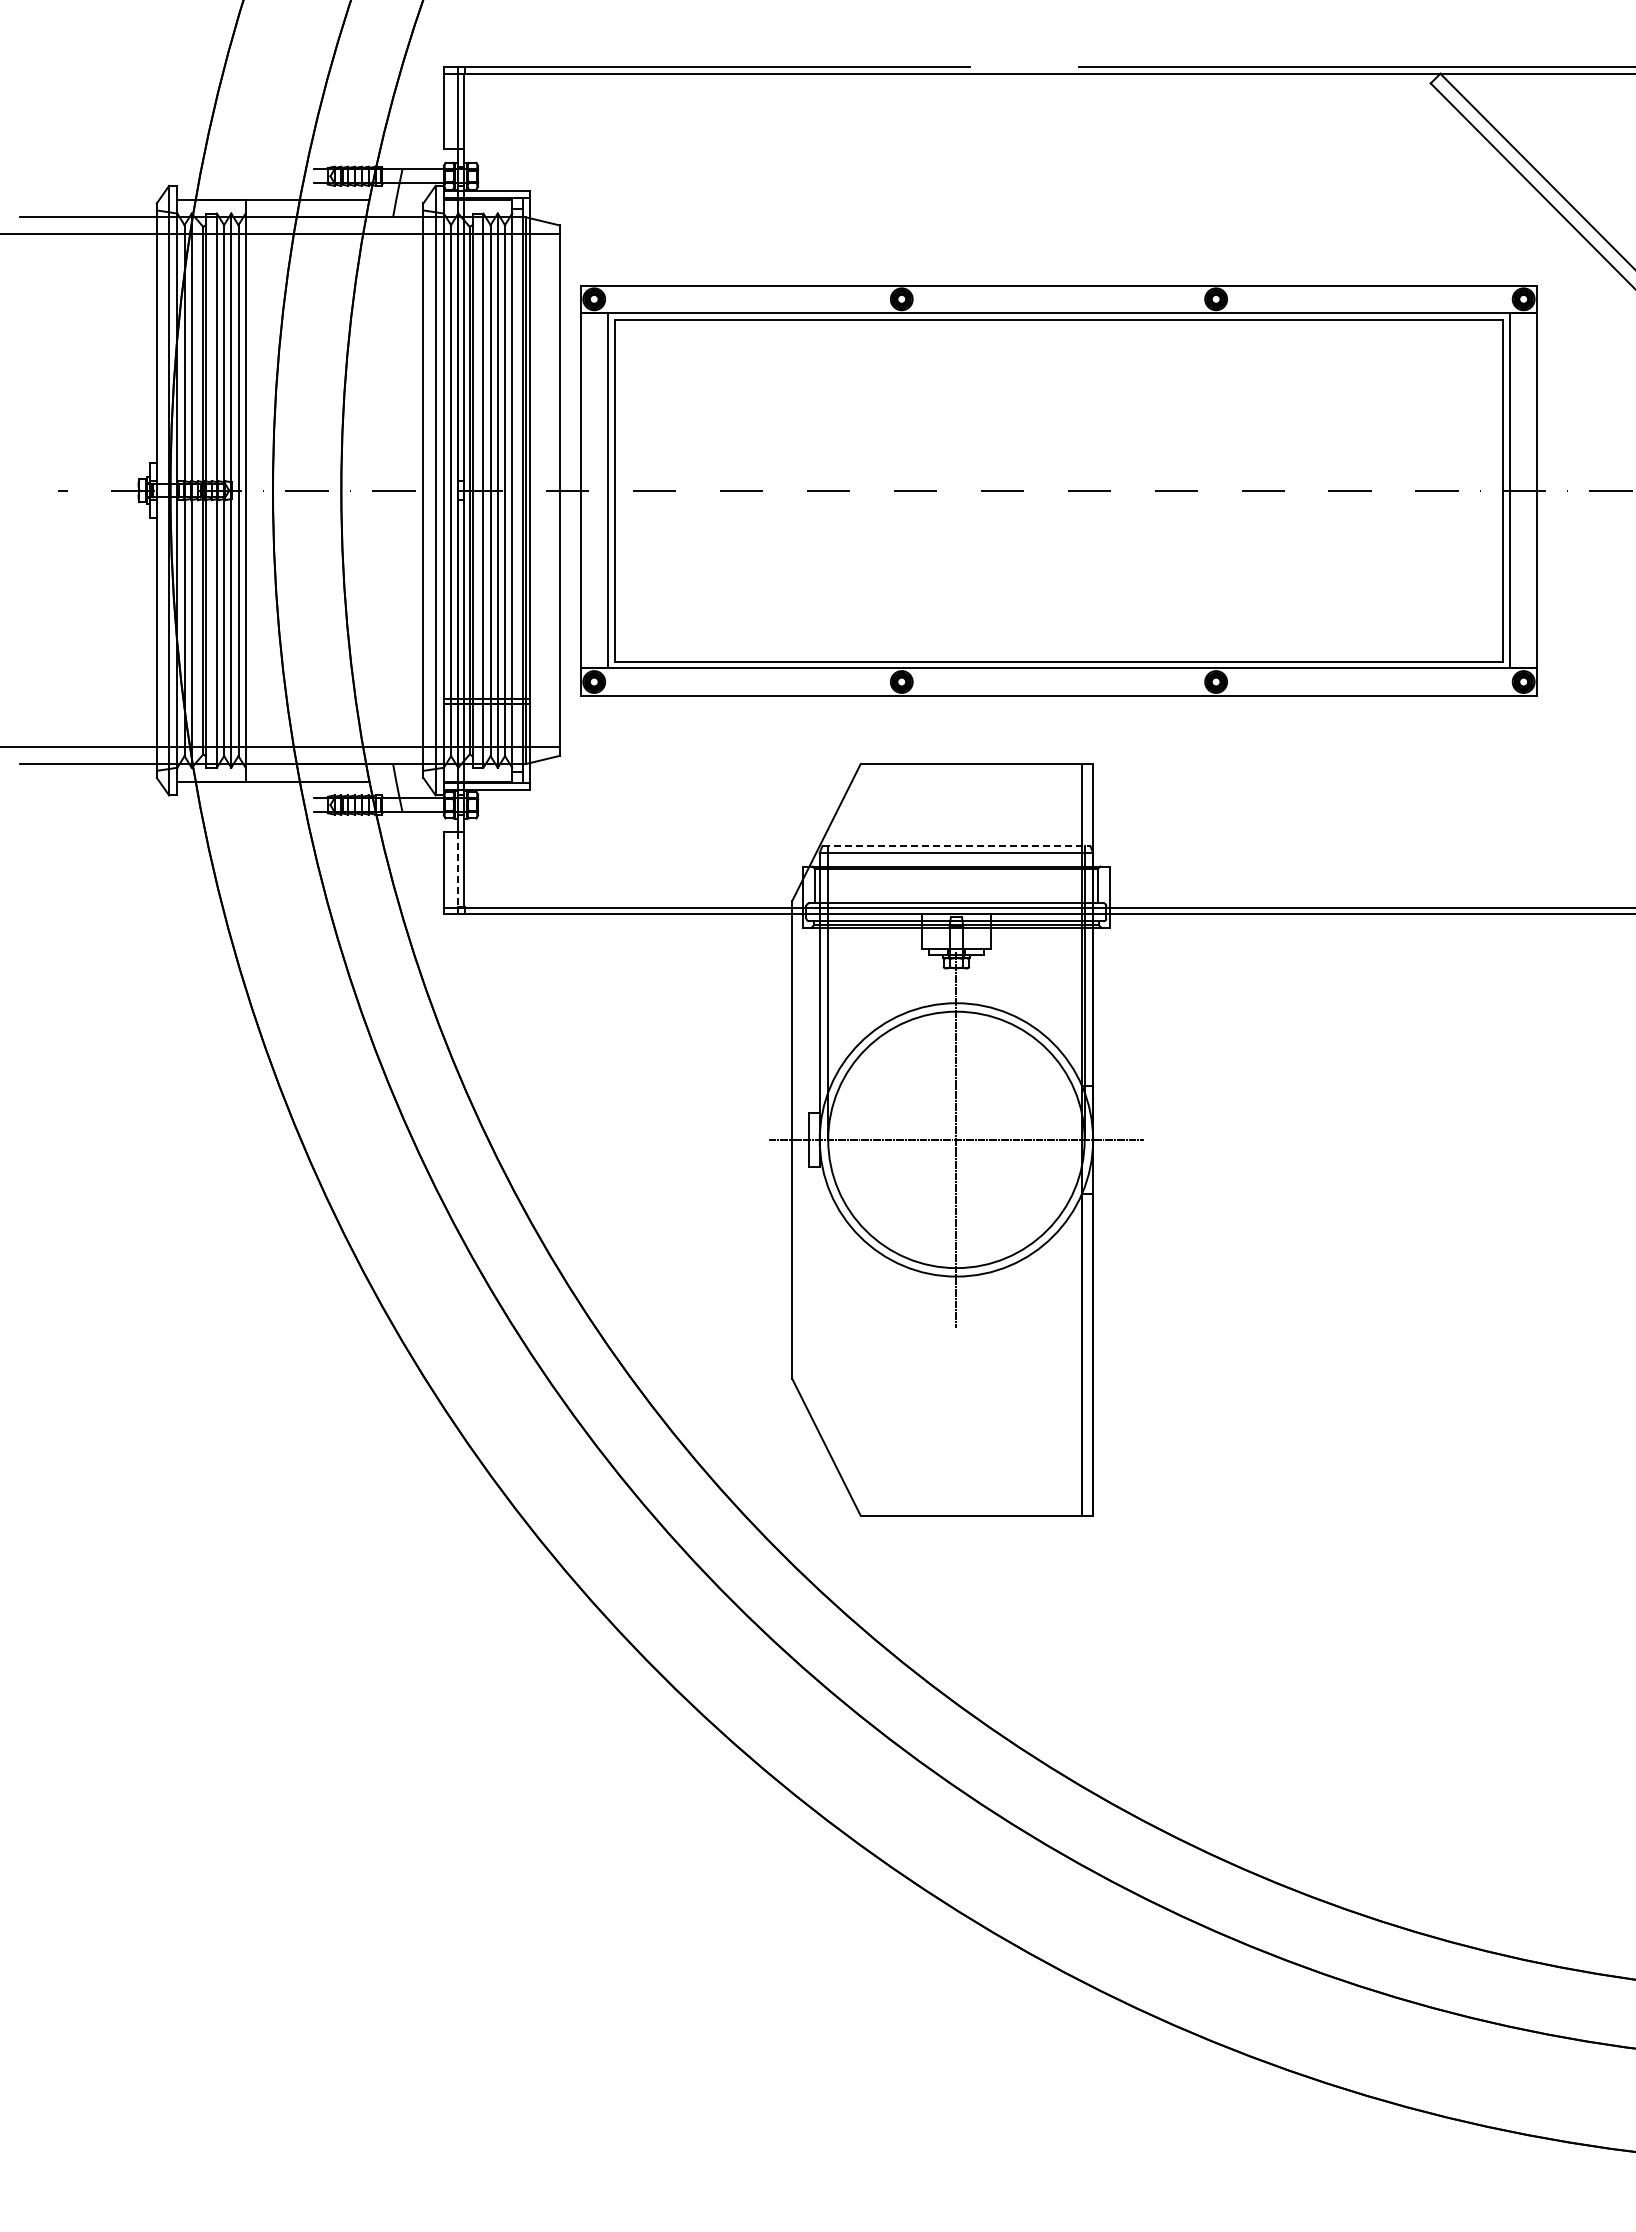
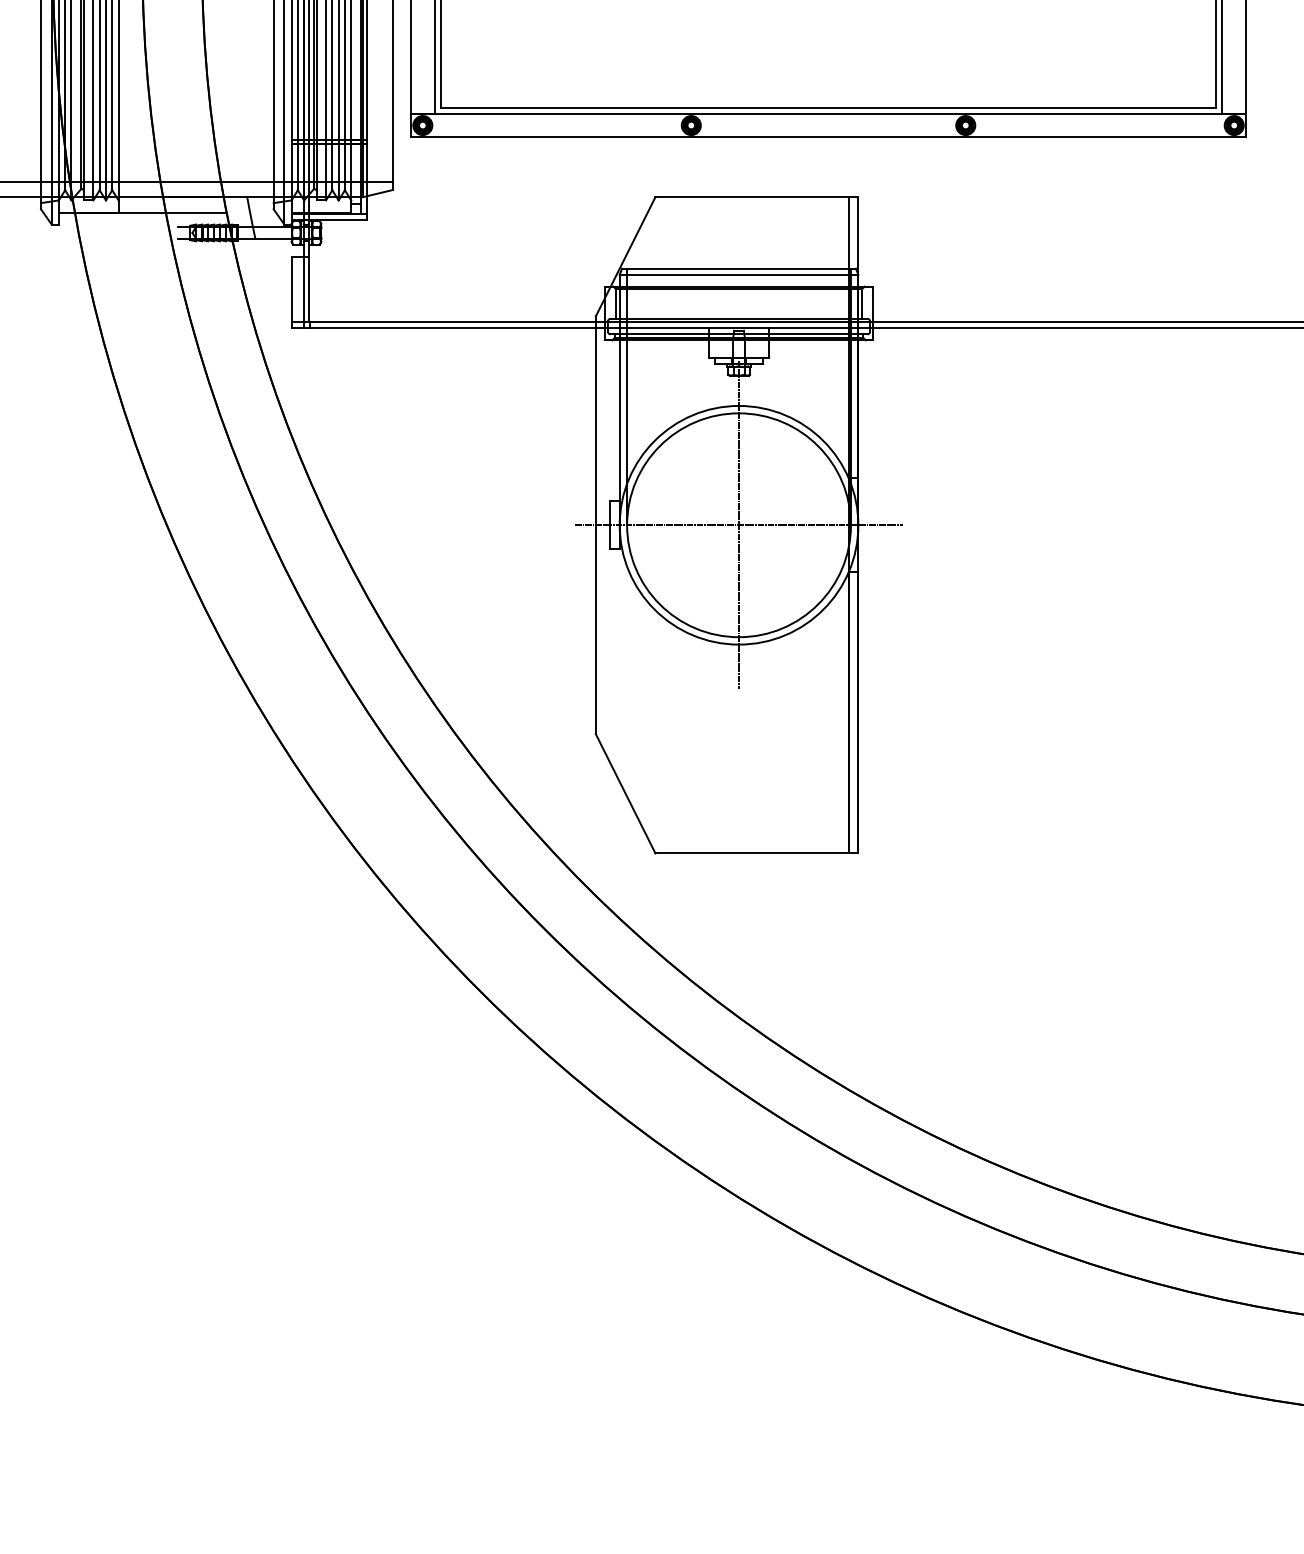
line: (956, 846) -> (739, 269), dashed -> solid
line: (457, 869) -> (303, 289), dashed -> solid

